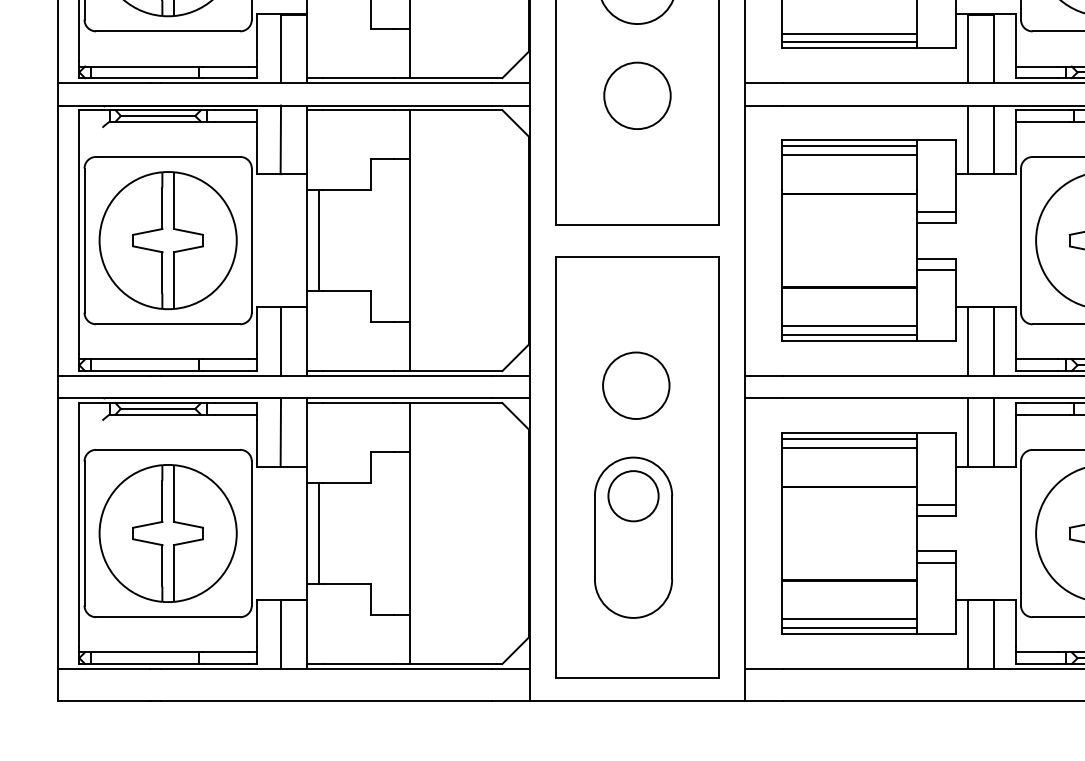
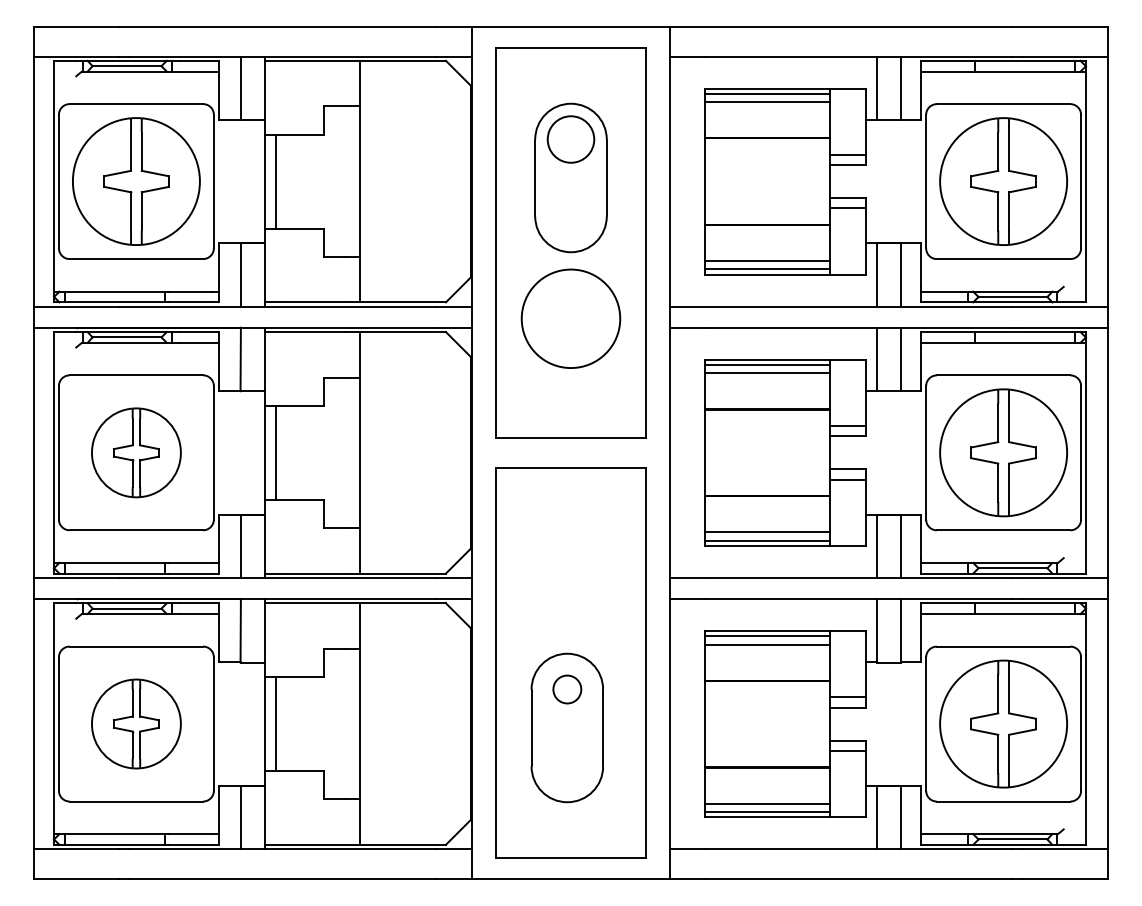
circle: (636, 95) -> (570, 318), size x1.6
part: (168, 240) -> (136, 452), size x0.7
circle: (635, 384) -> (569, 586), removed
circle: (633, 496) -> (567, 689), size x0.6
part: (168, 532) -> (136, 723), size x0.7

